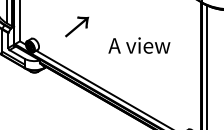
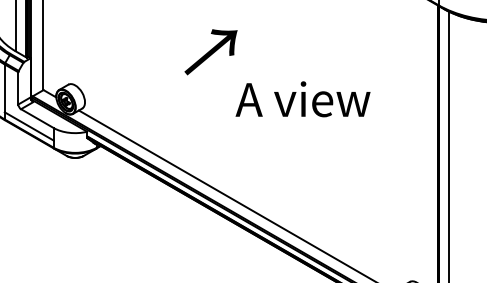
text: (77, 26) -> (211, 51), moved

